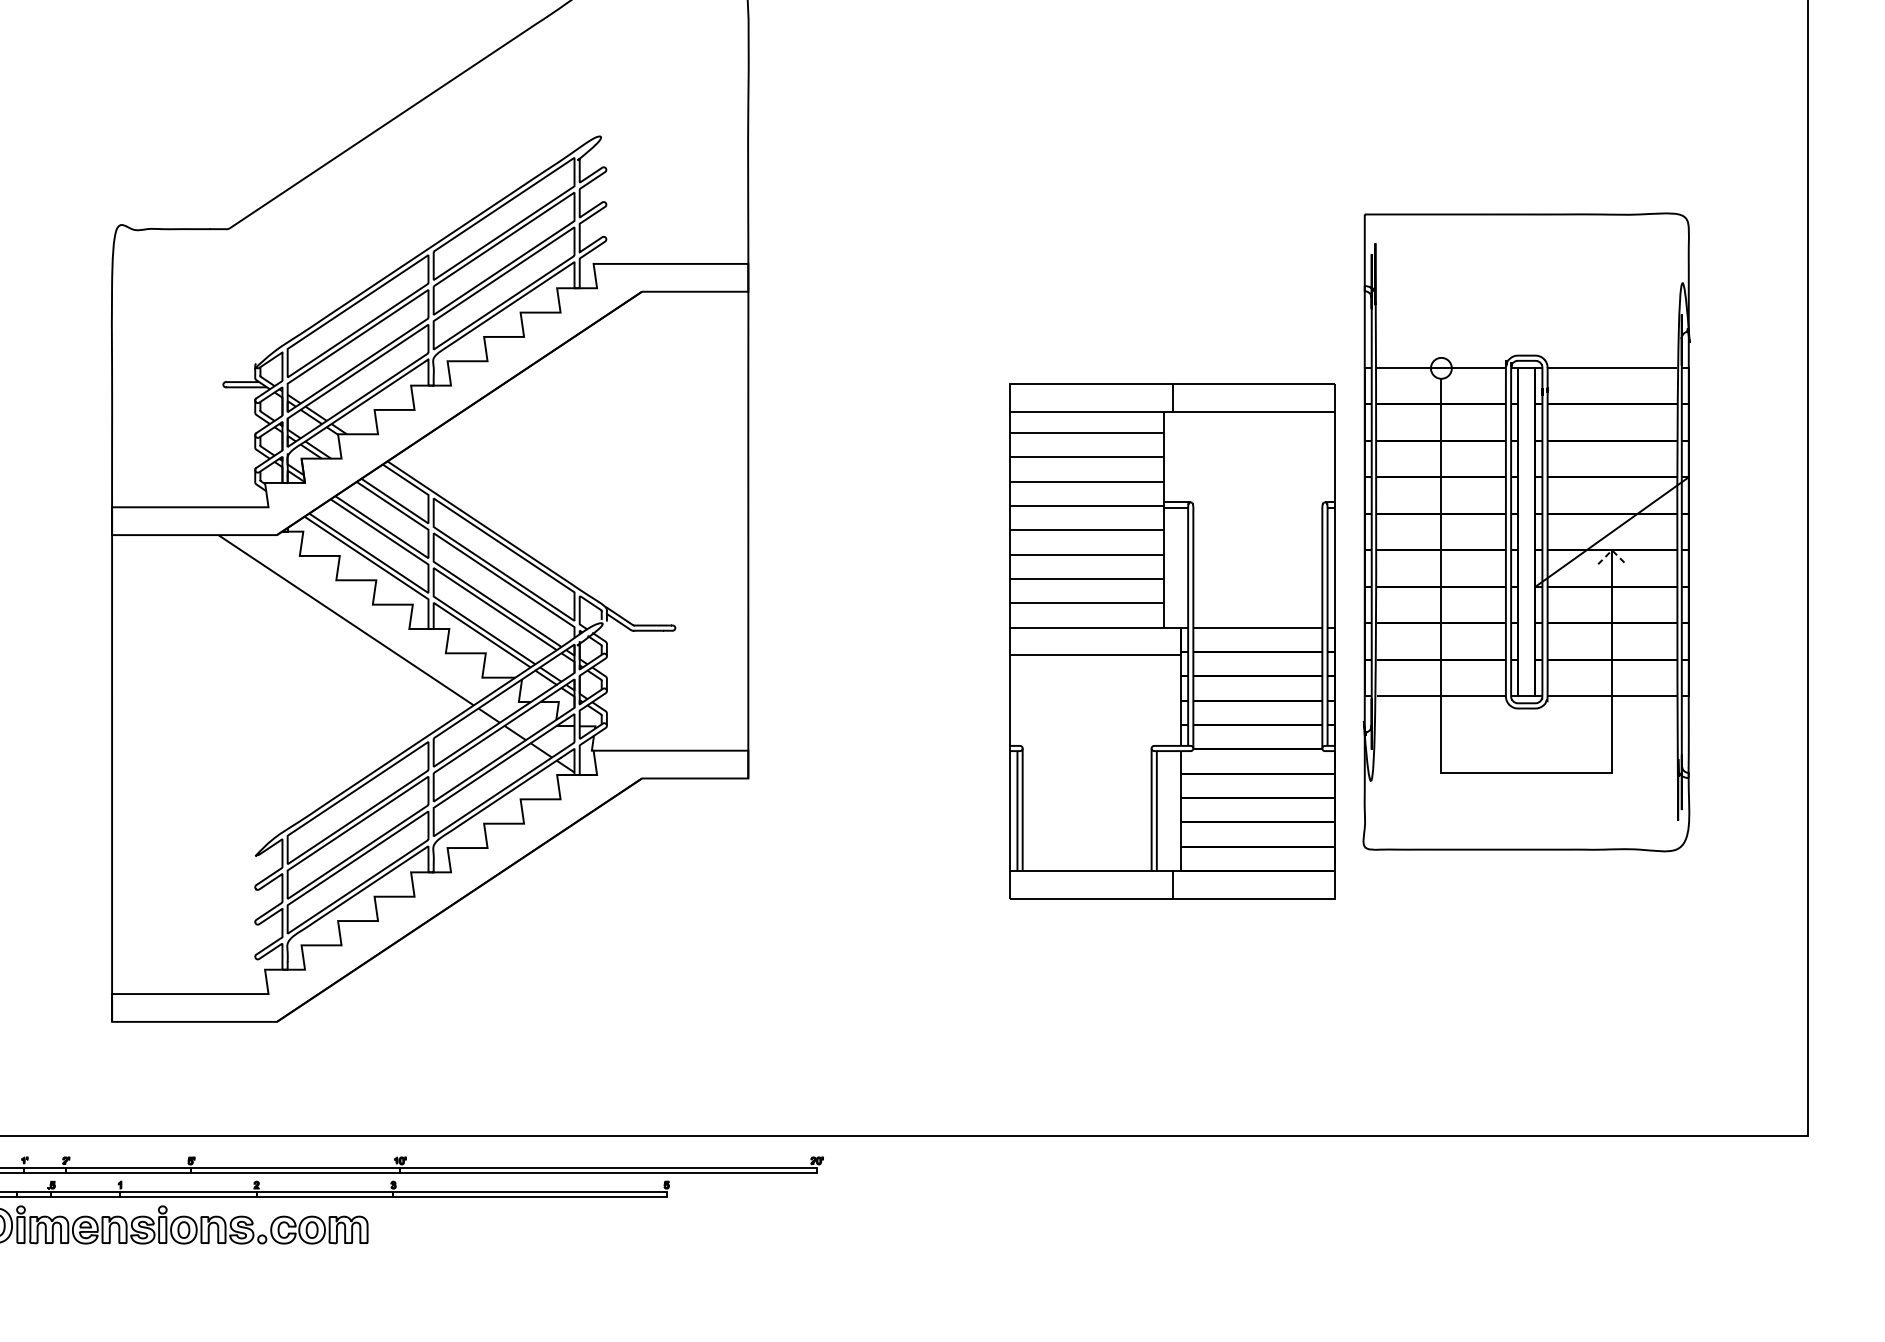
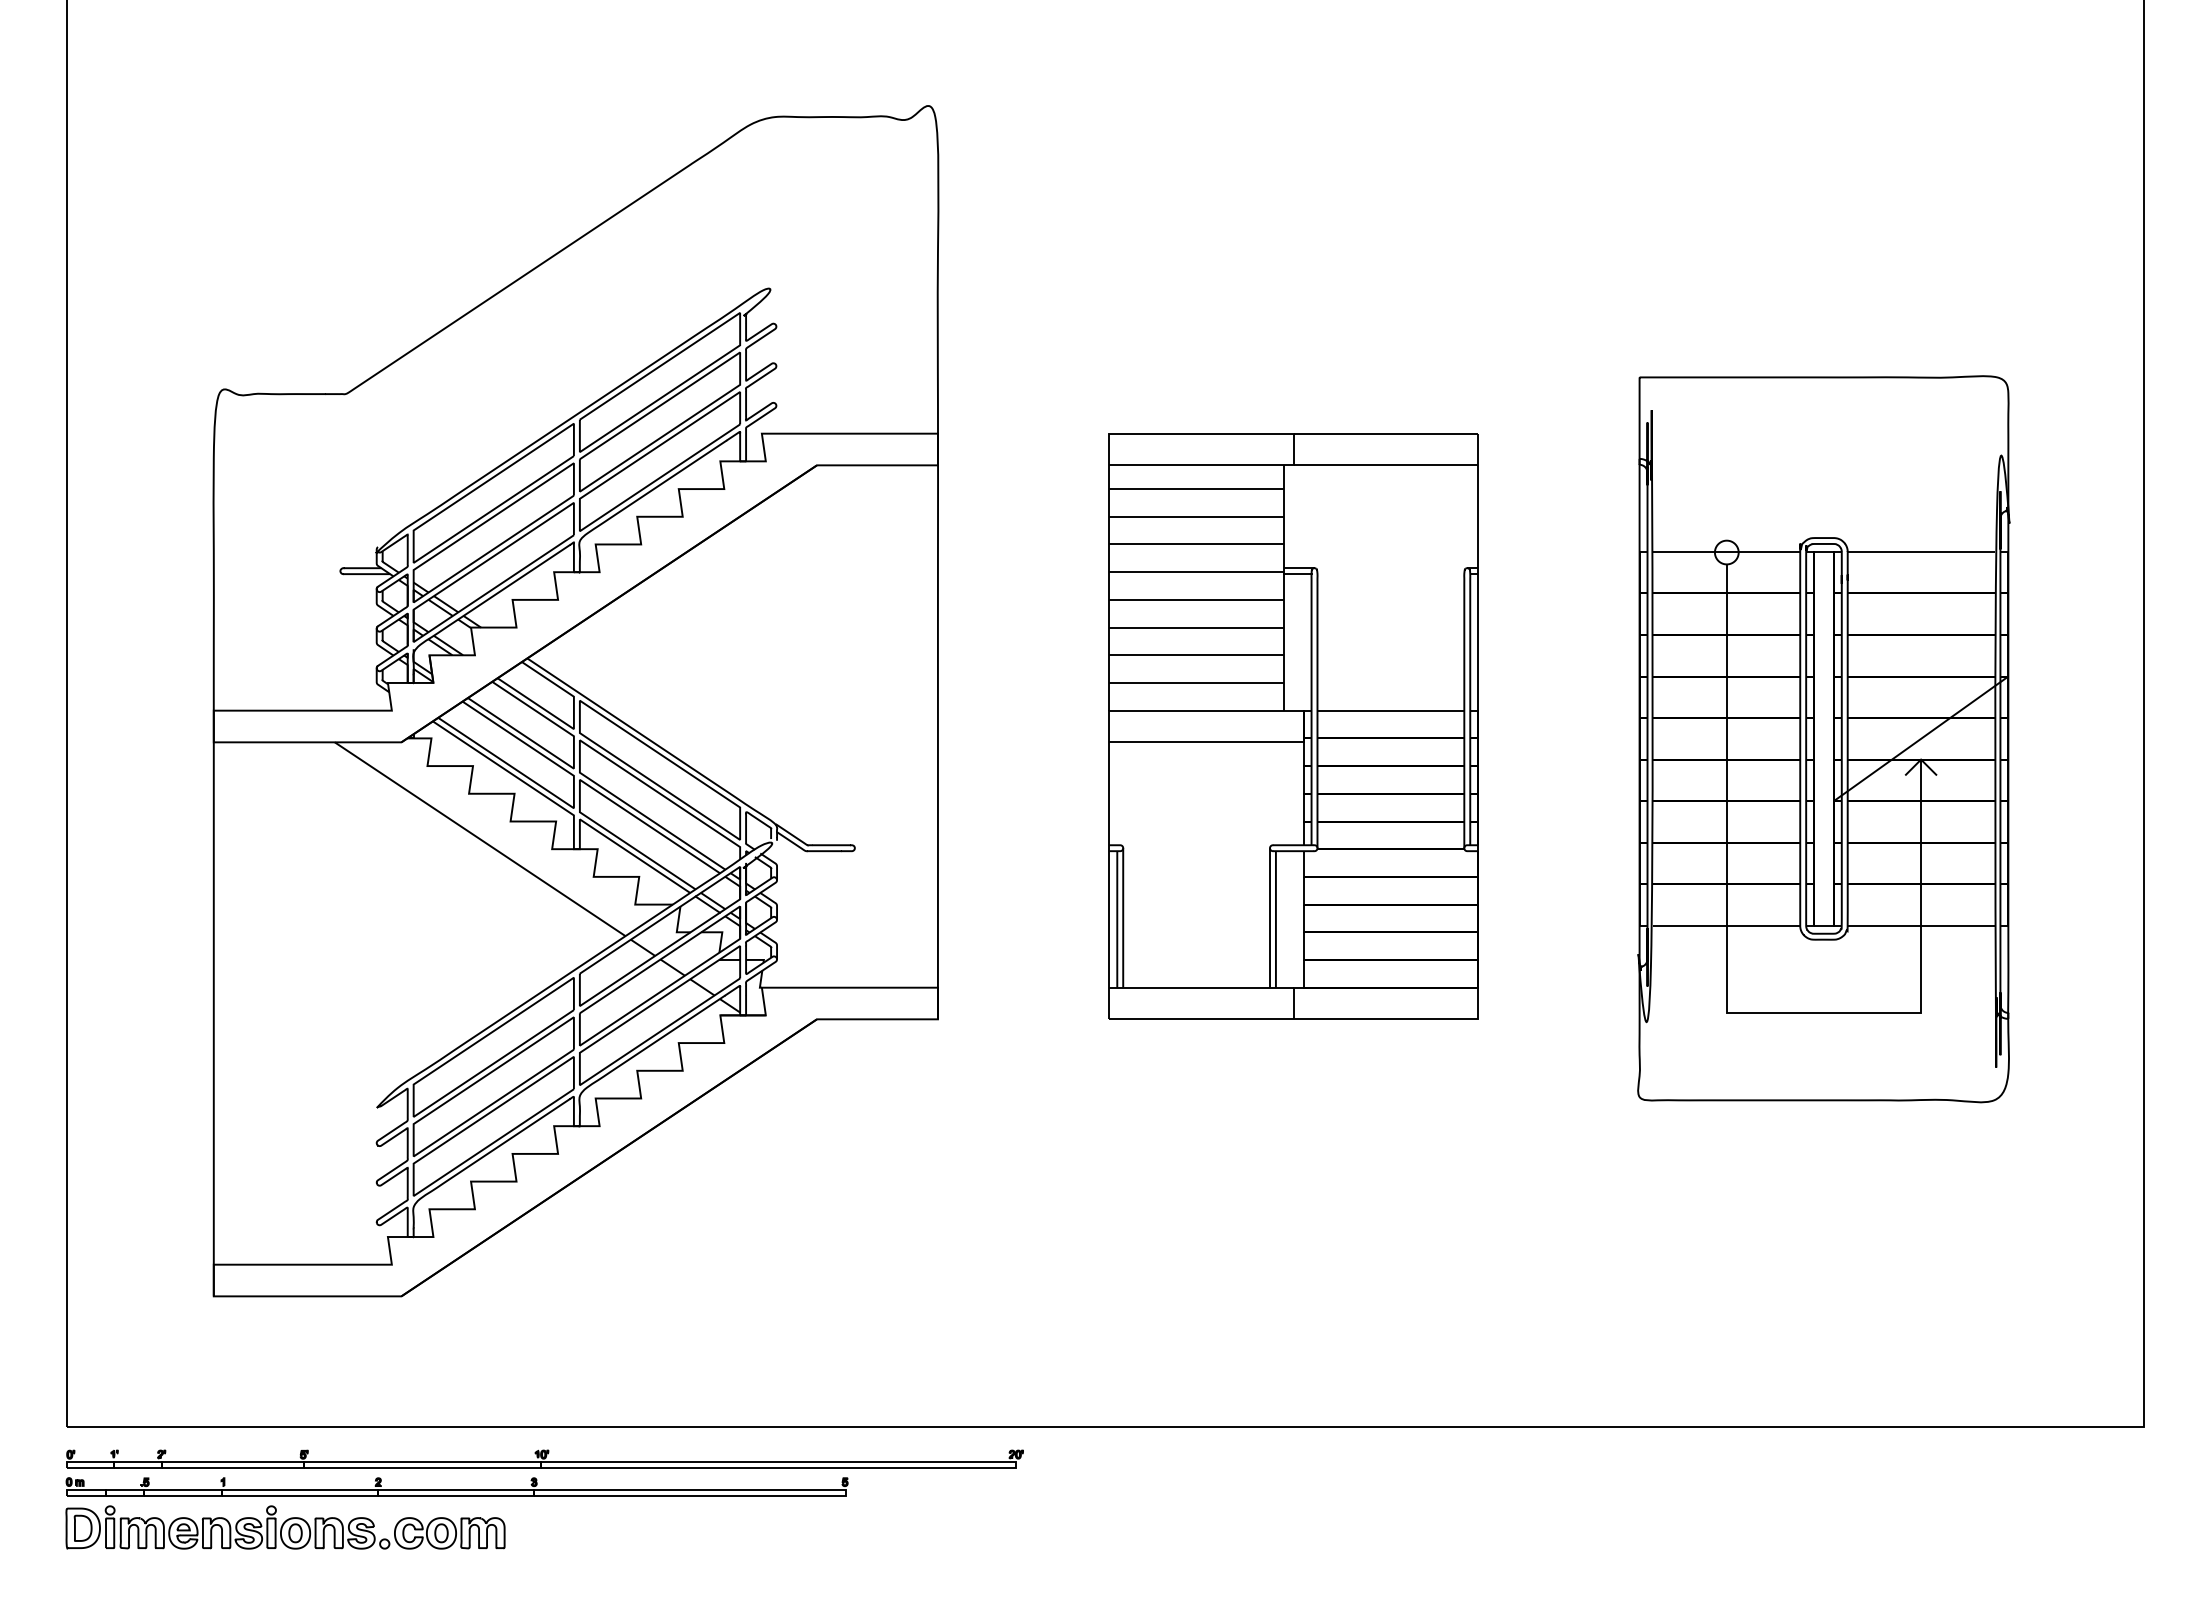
line: (1612, 550) -> (1921, 759), dashed -> solid
part: (1172, 641) -> (1293, 726), moved

